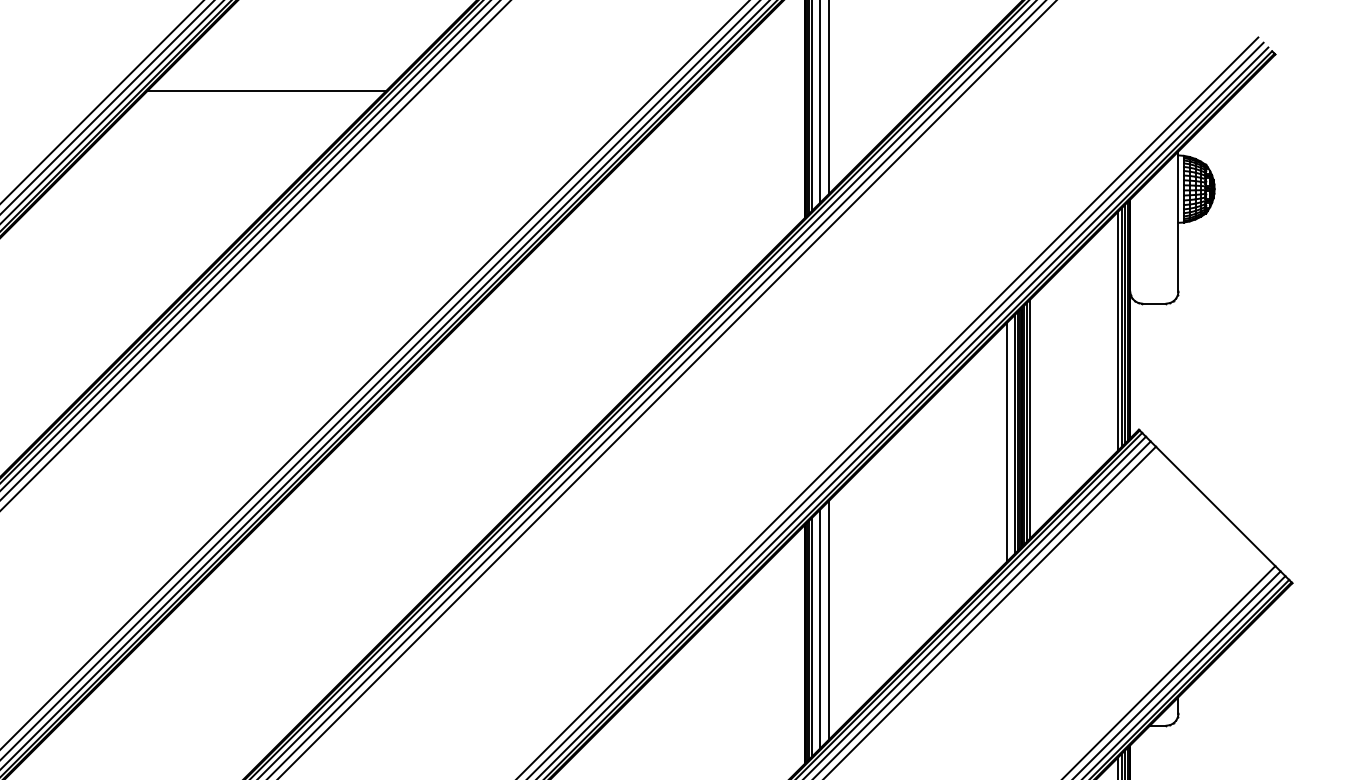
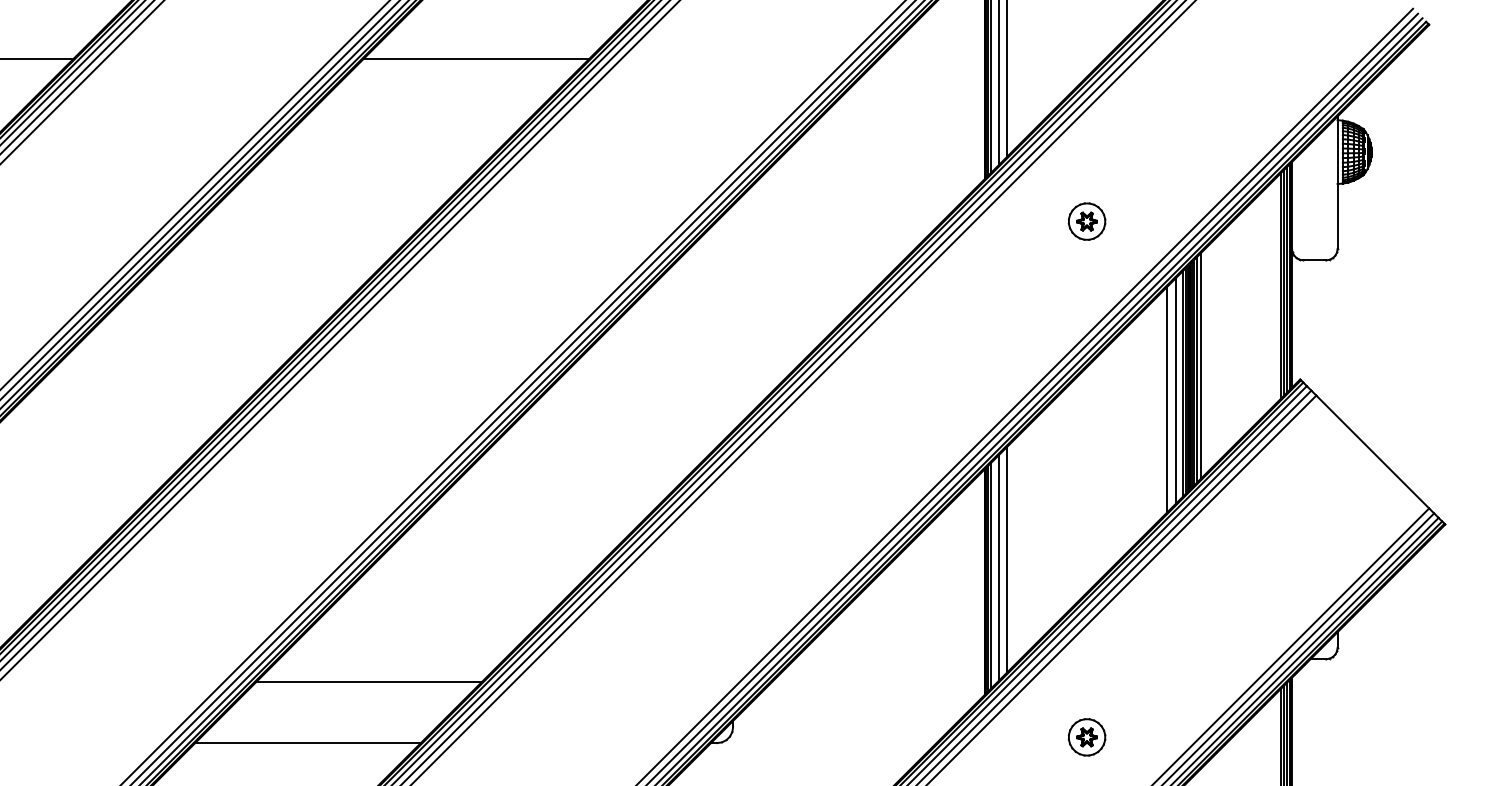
part: (912, 262) -> (1086, 221), added
line: (1033, 414) -> (1200, 365), added
line: (997, 450) -> (1166, 399), added
line: (154, 749) -> (369, 681), added

